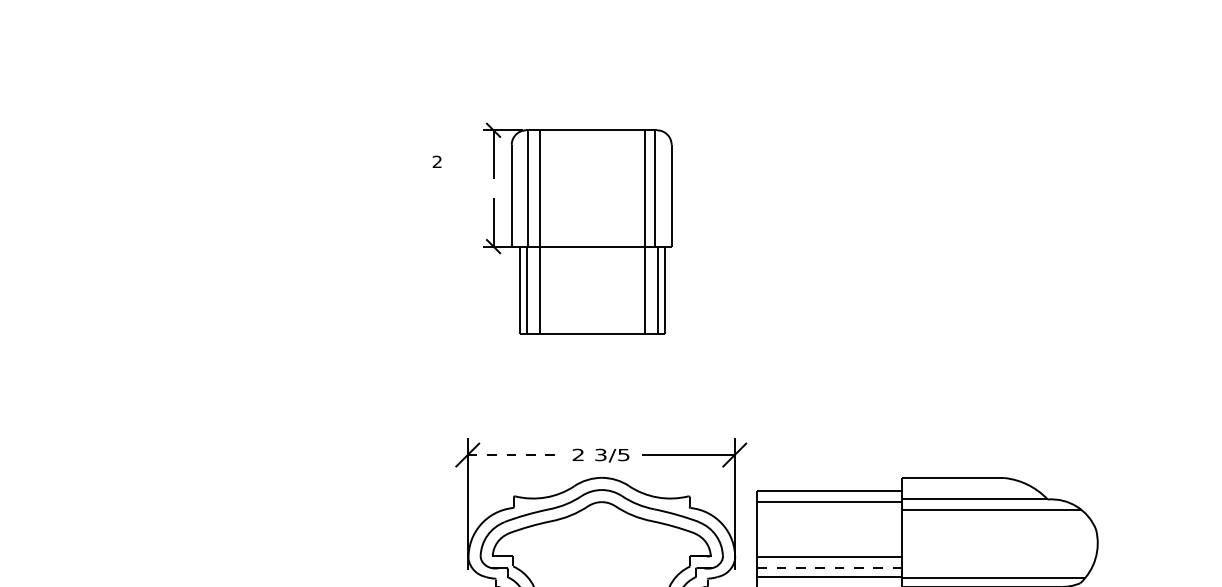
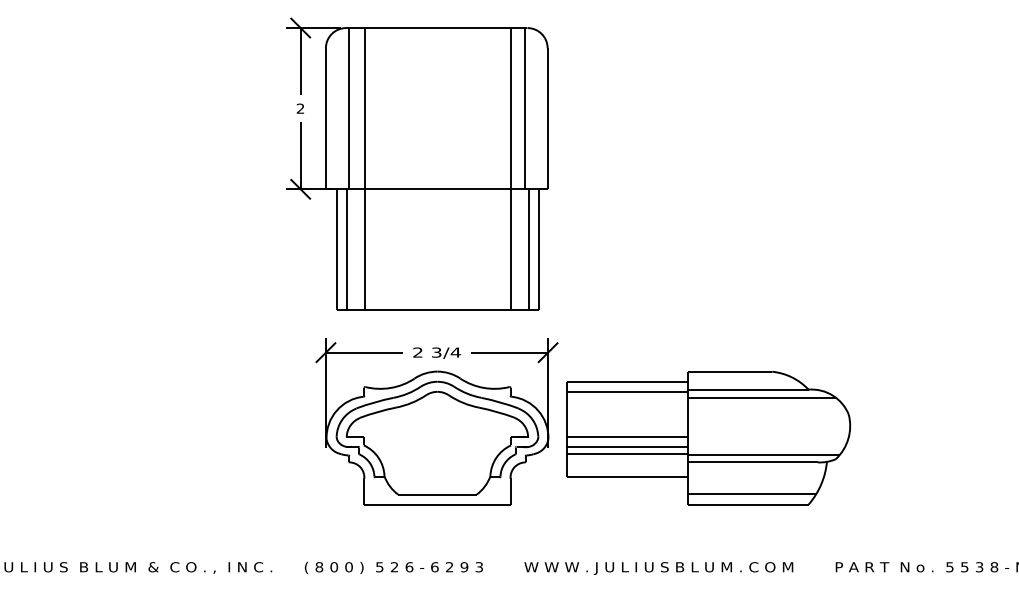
part: (577, 227) -> (417, 163), size x1.67
line: (514, 454) -> (364, 352), dashed -> solid
text: (623, 454) -> (455, 352), 3/5 -> 3/4
line: (830, 567) -> (627, 446), dashed -> solid

